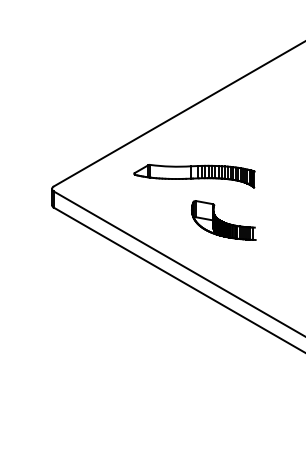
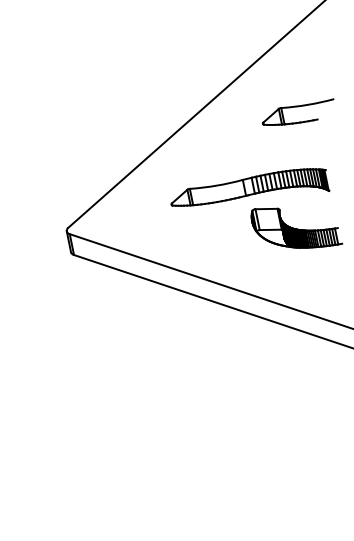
part: (242, 136) -> (298, 114), added
part: (194, 176) -> (249, 192), moved

